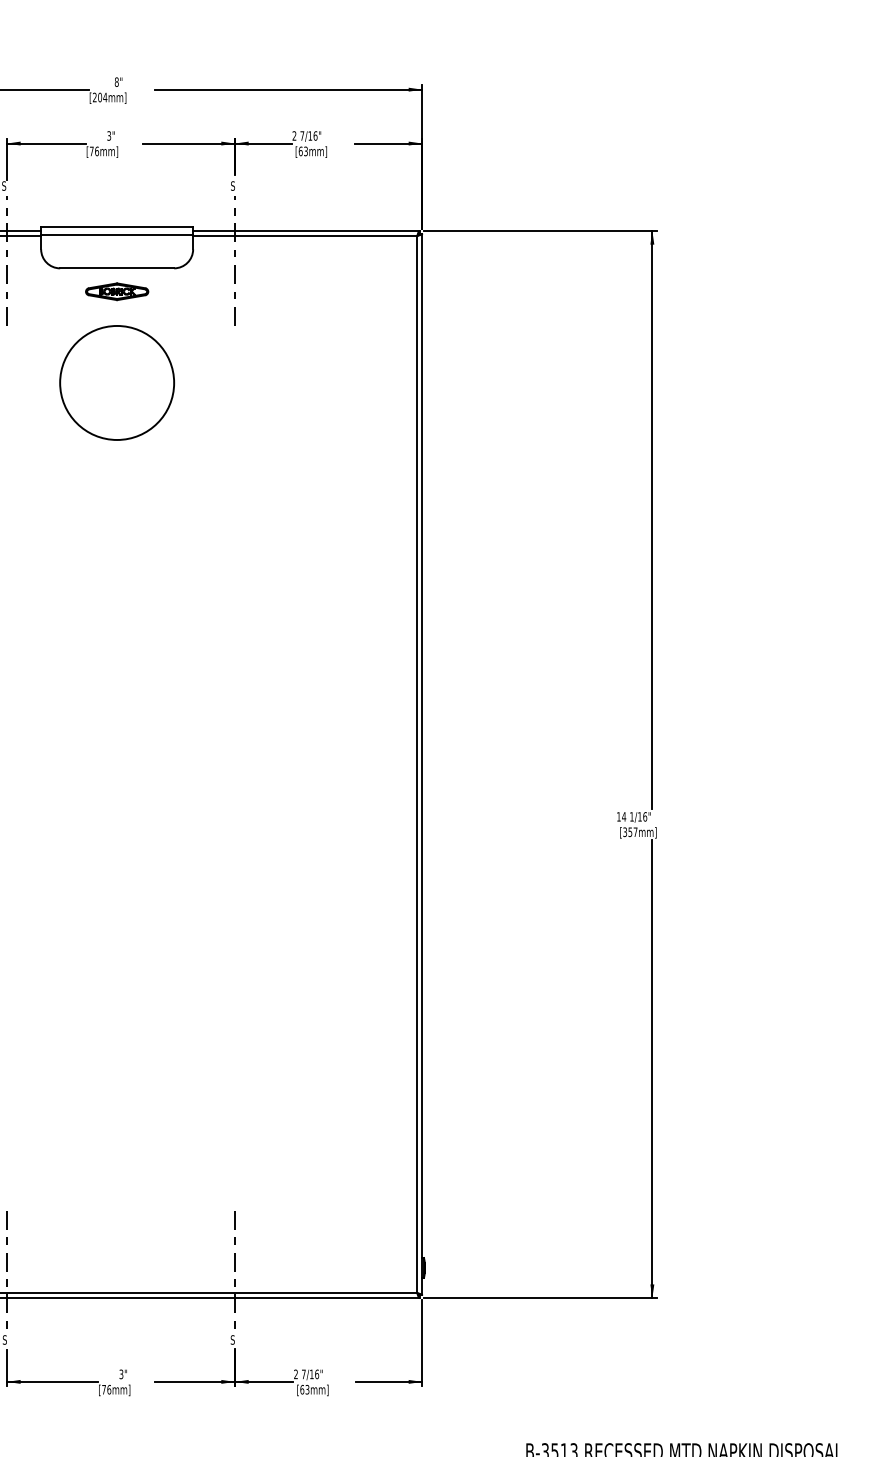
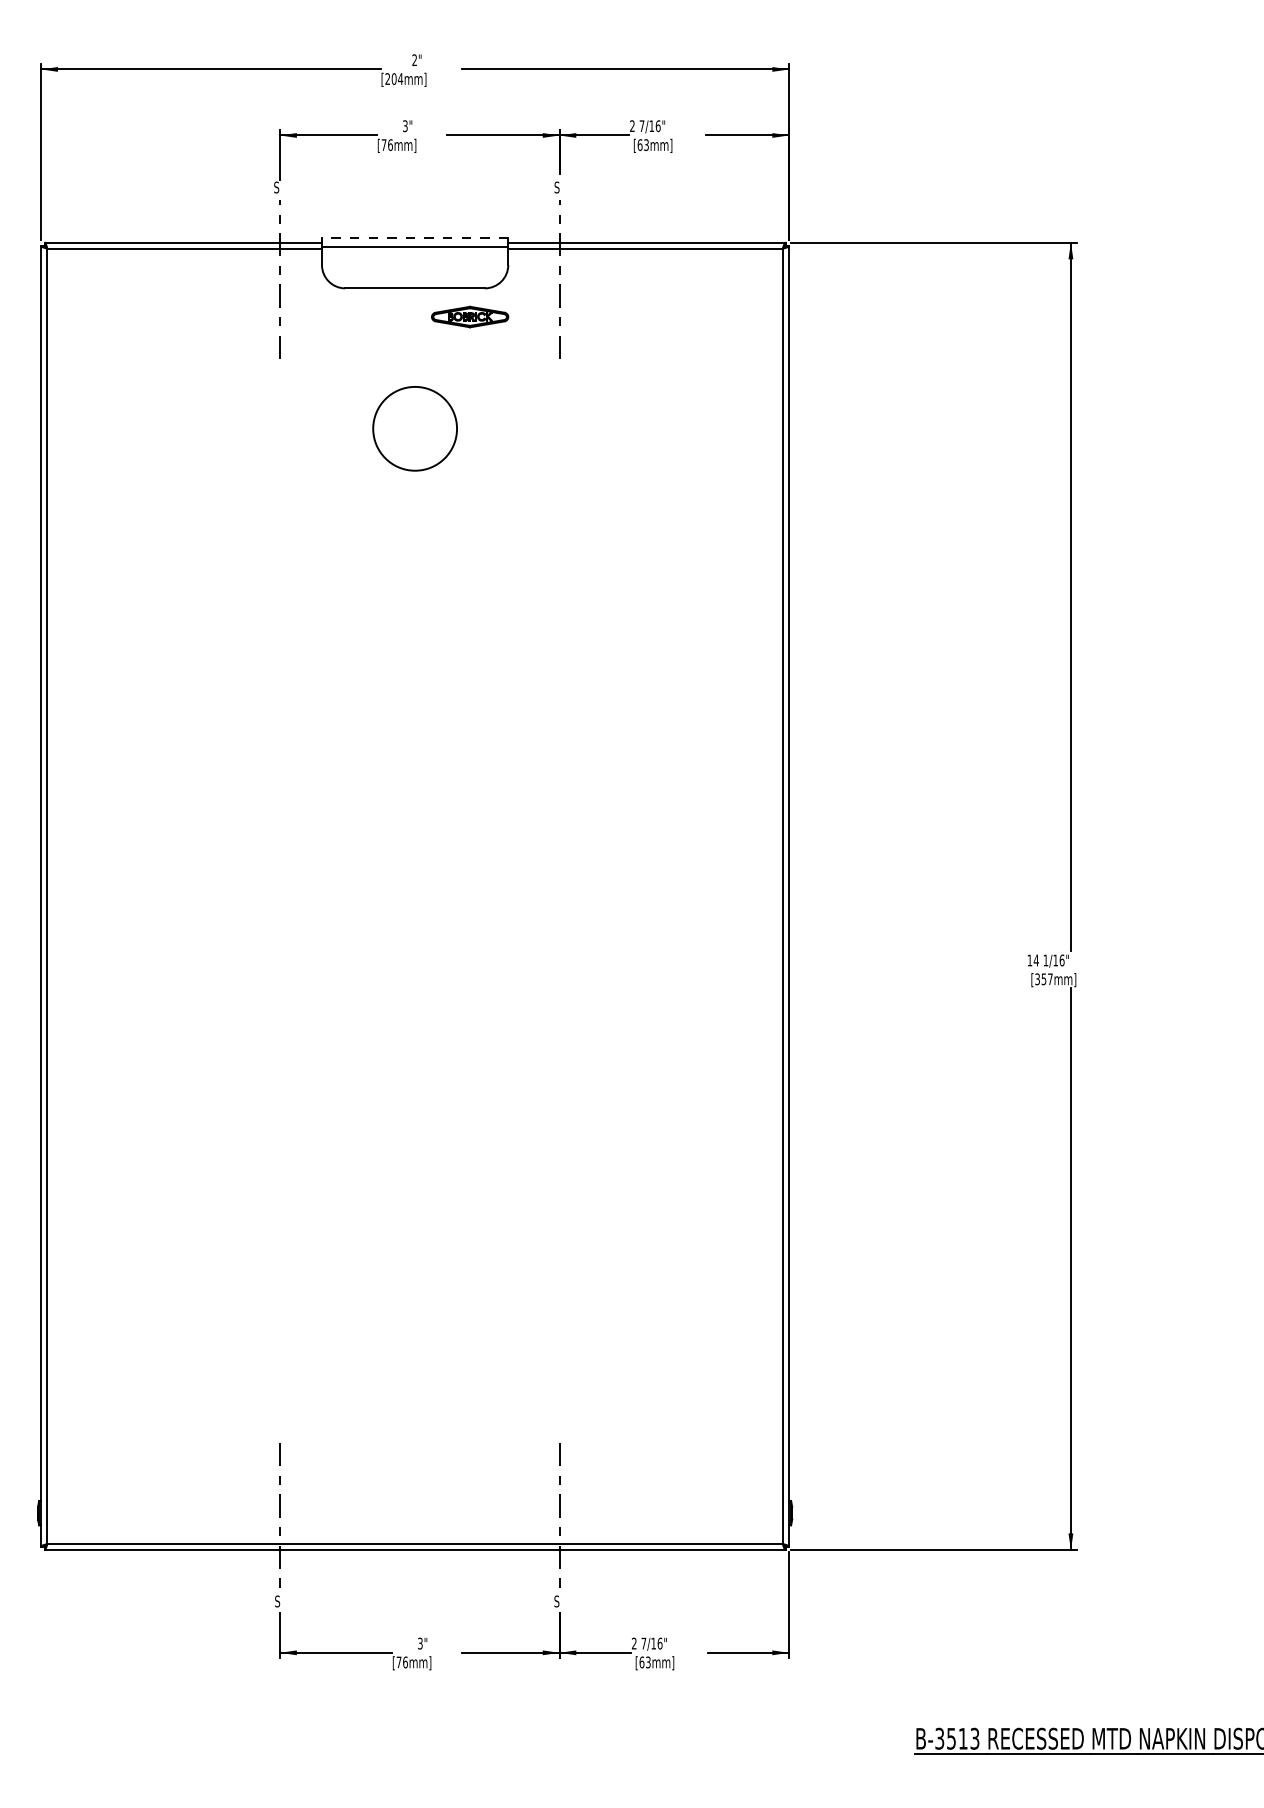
text: (116, 82) -> (414, 60), 8" -> 2"
line: (116, 227) -> (414, 238), solid -> dashed
part: (117, 291) -> (470, 316), moved
circle: (116, 382) -> (414, 428), size x0.6

